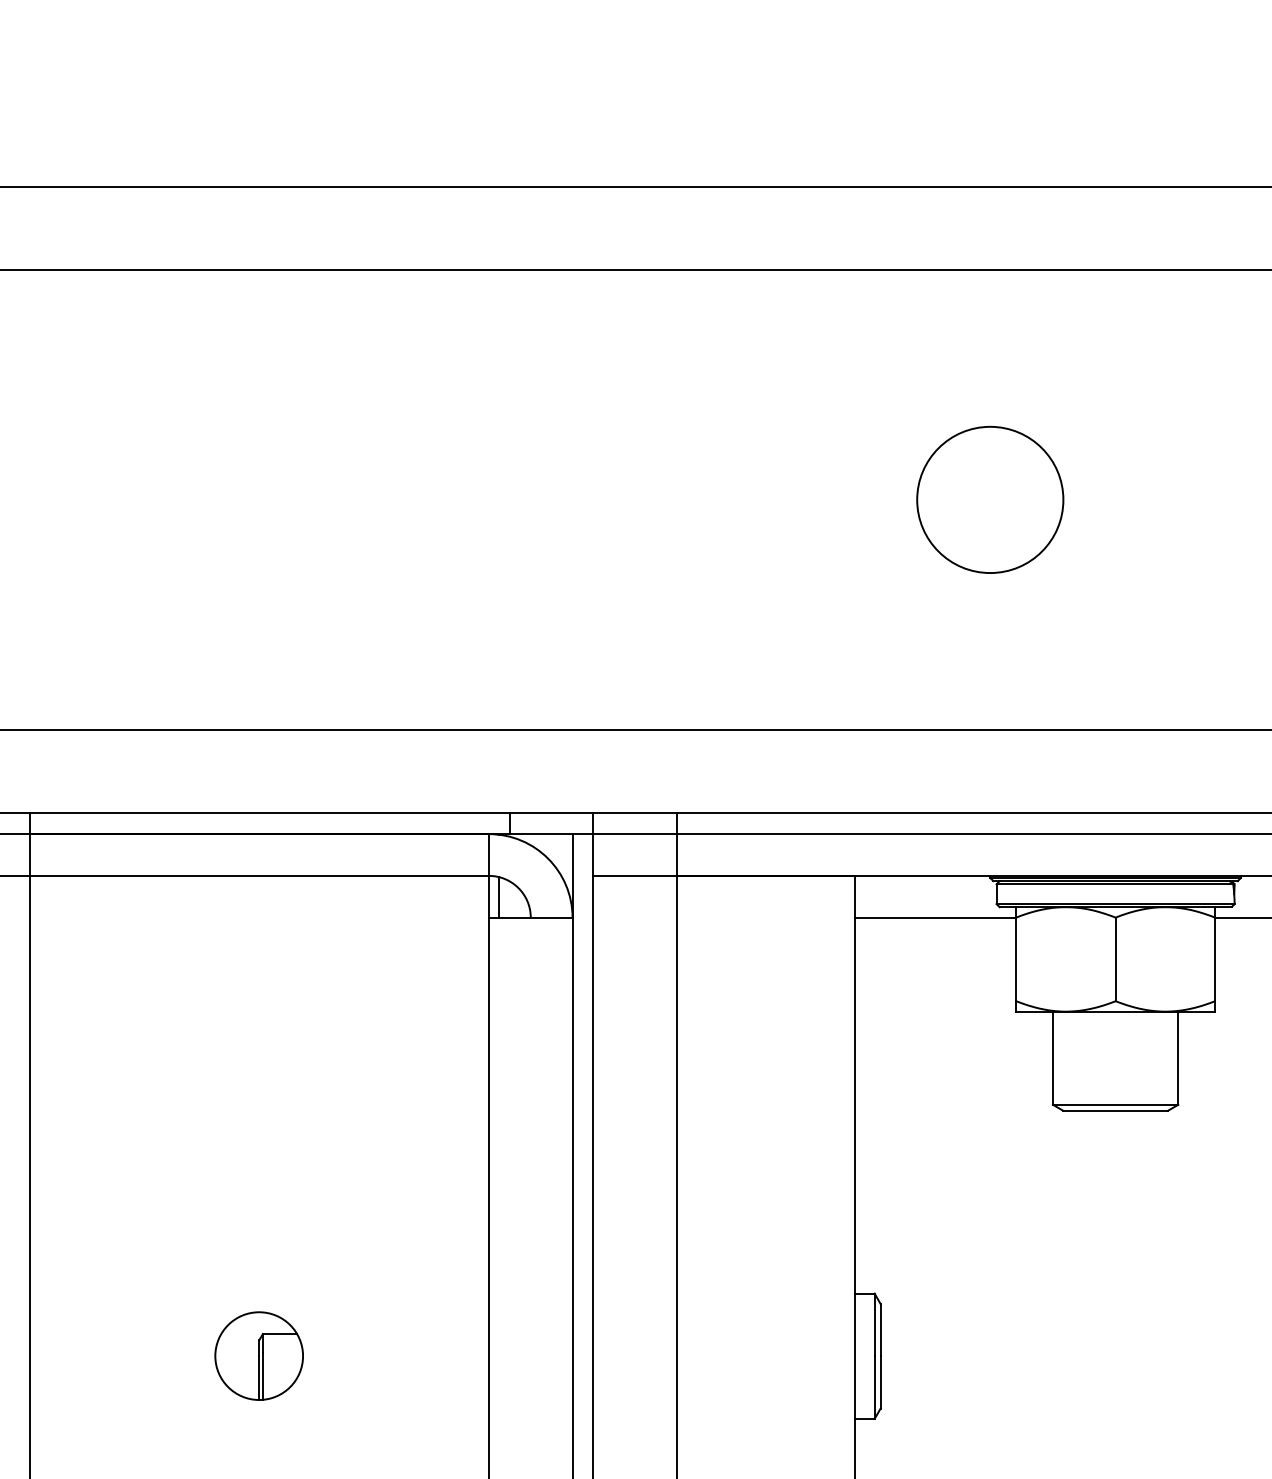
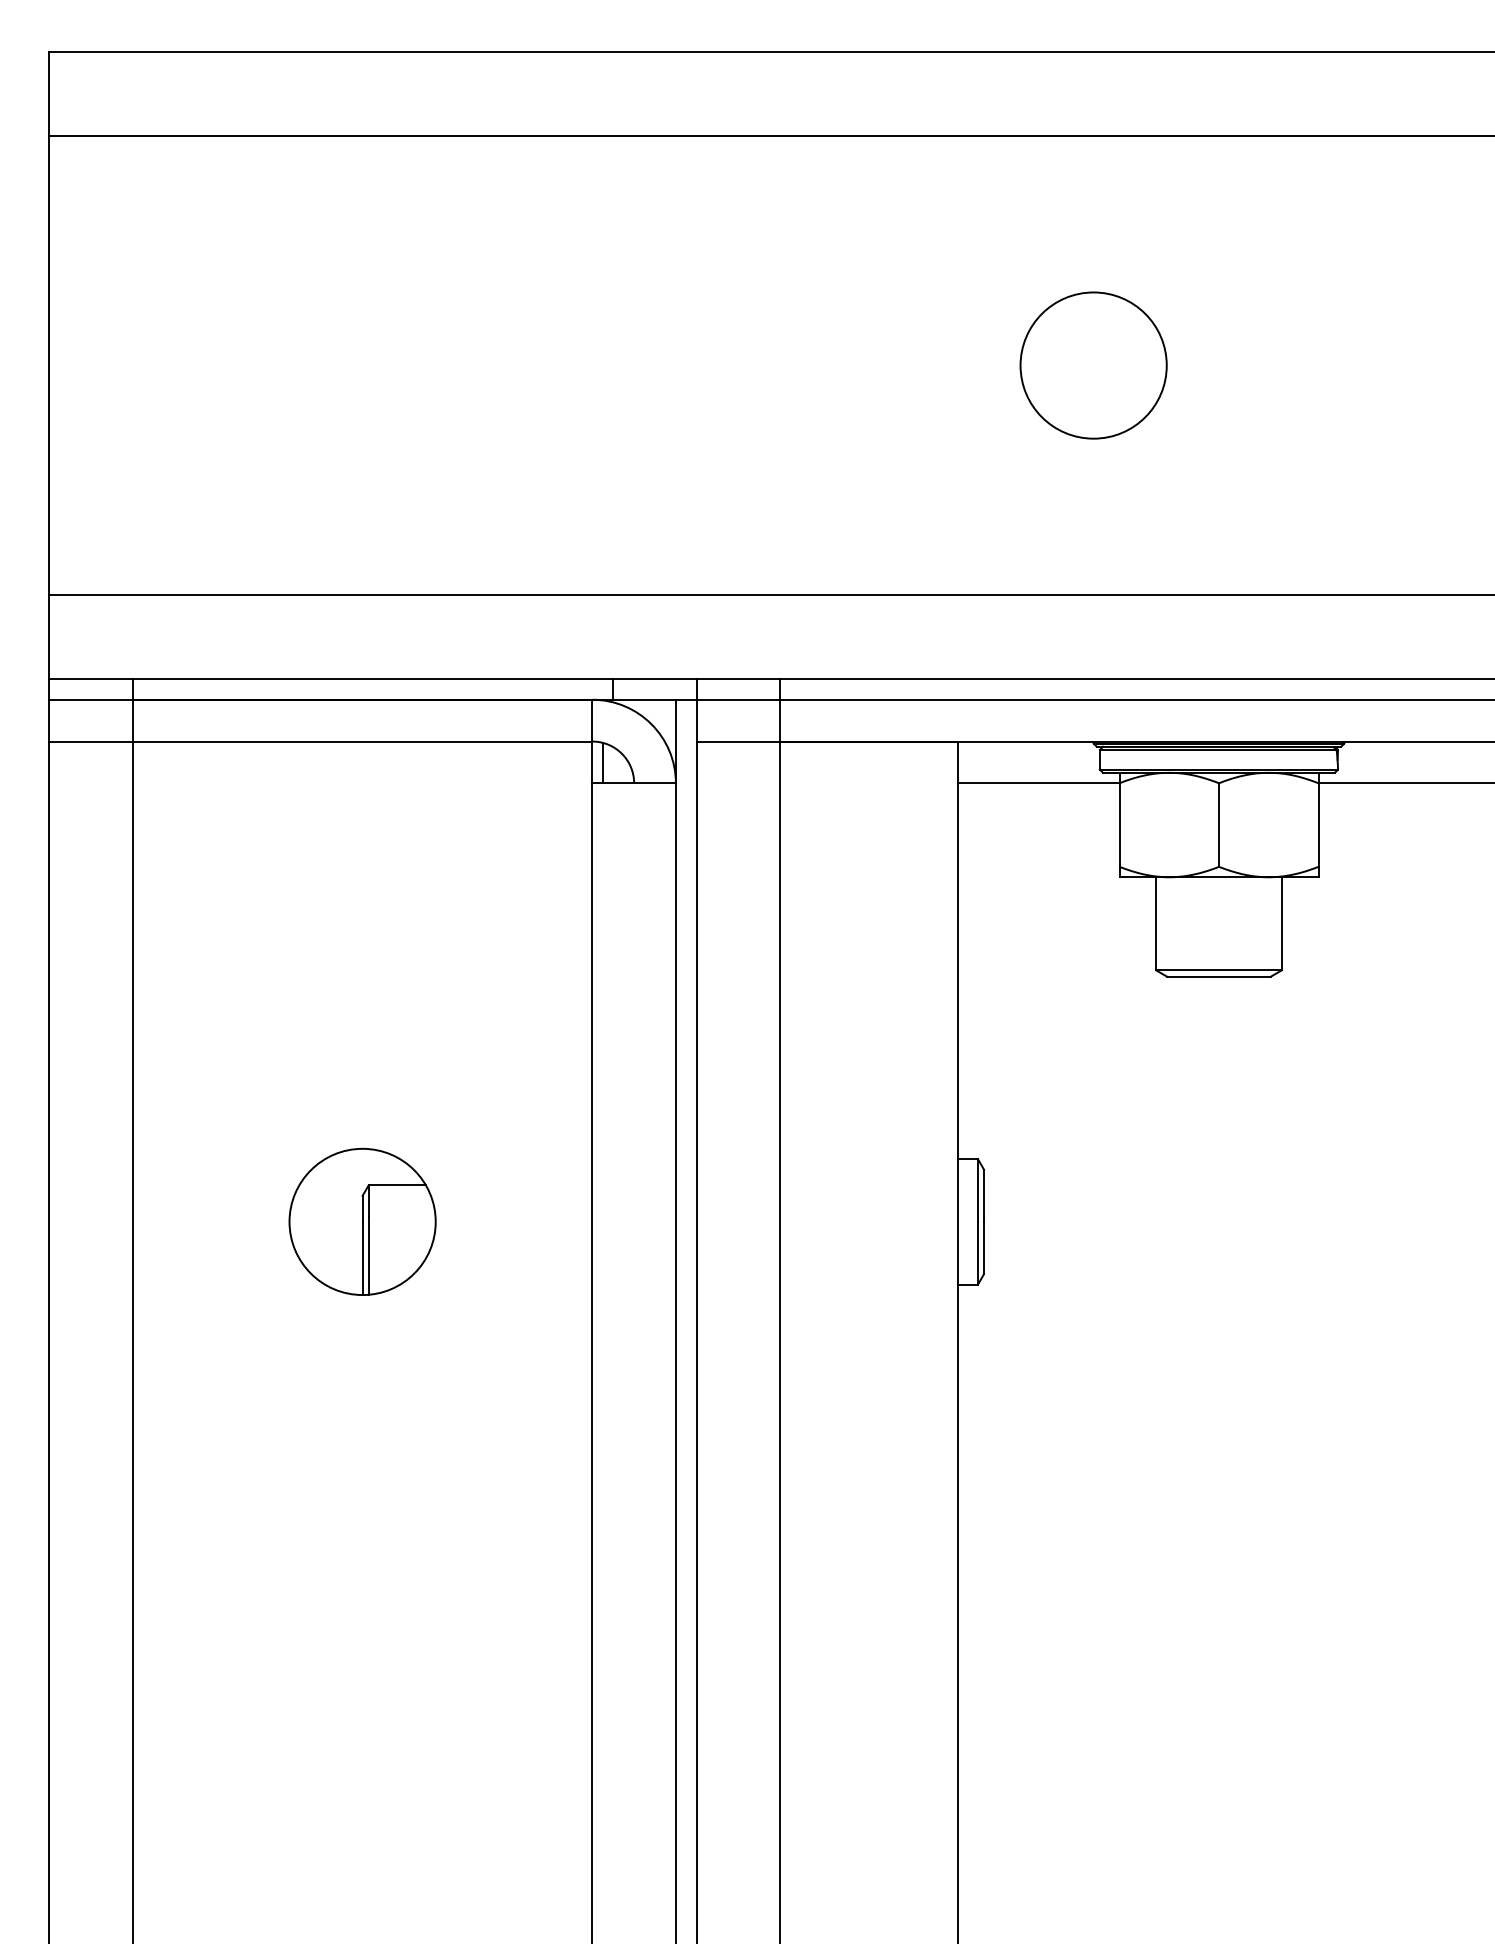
part: (259, 1355) -> (362, 1221), size x1.67

